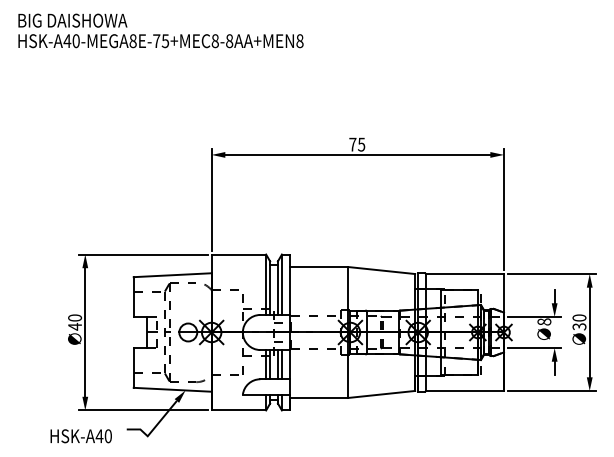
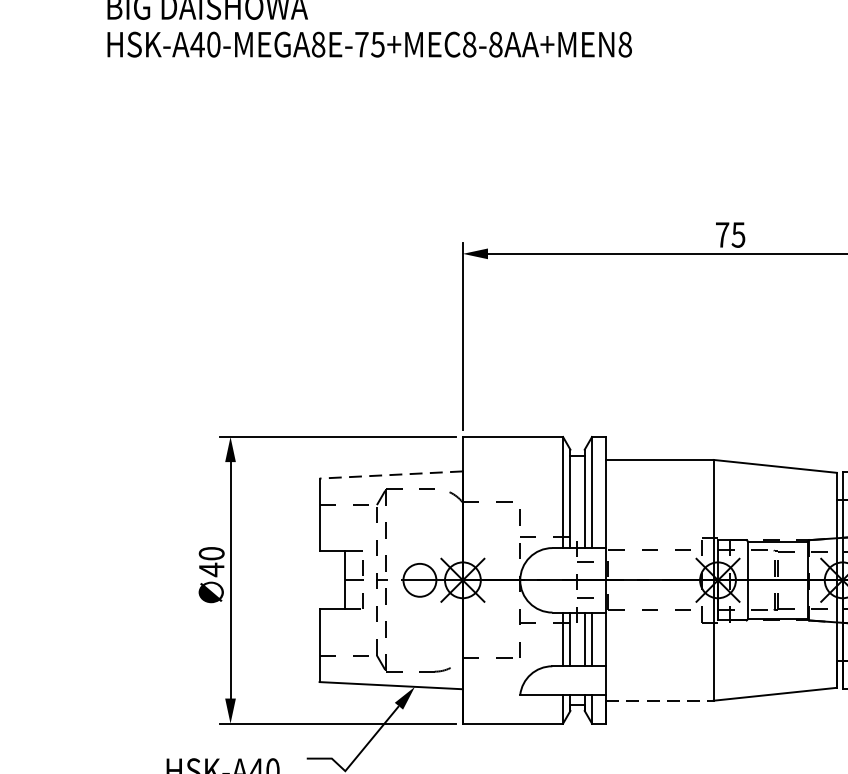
line: (172, 275) -> (390, 475), solid -> dashed
line: (319, 397) -> (661, 699), solid -> dashed

